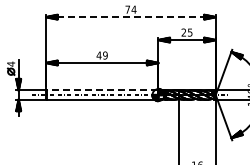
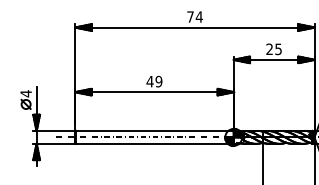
line: (130, 17) -> (194, 28), dashed -> solid
line: (102, 90) -> (154, 130), dashed -> solid

